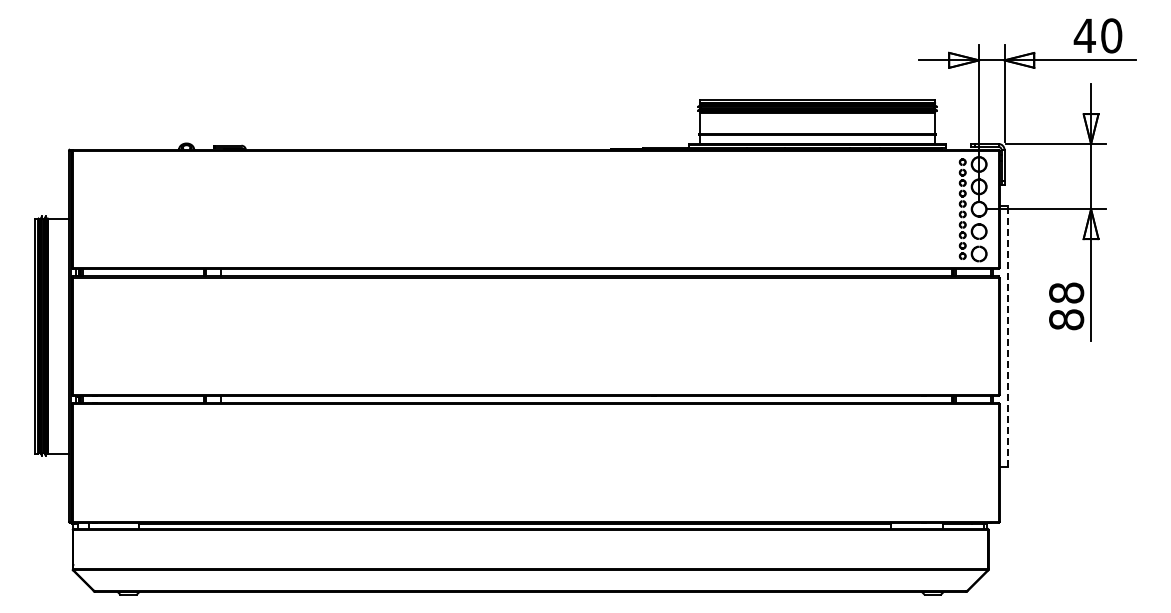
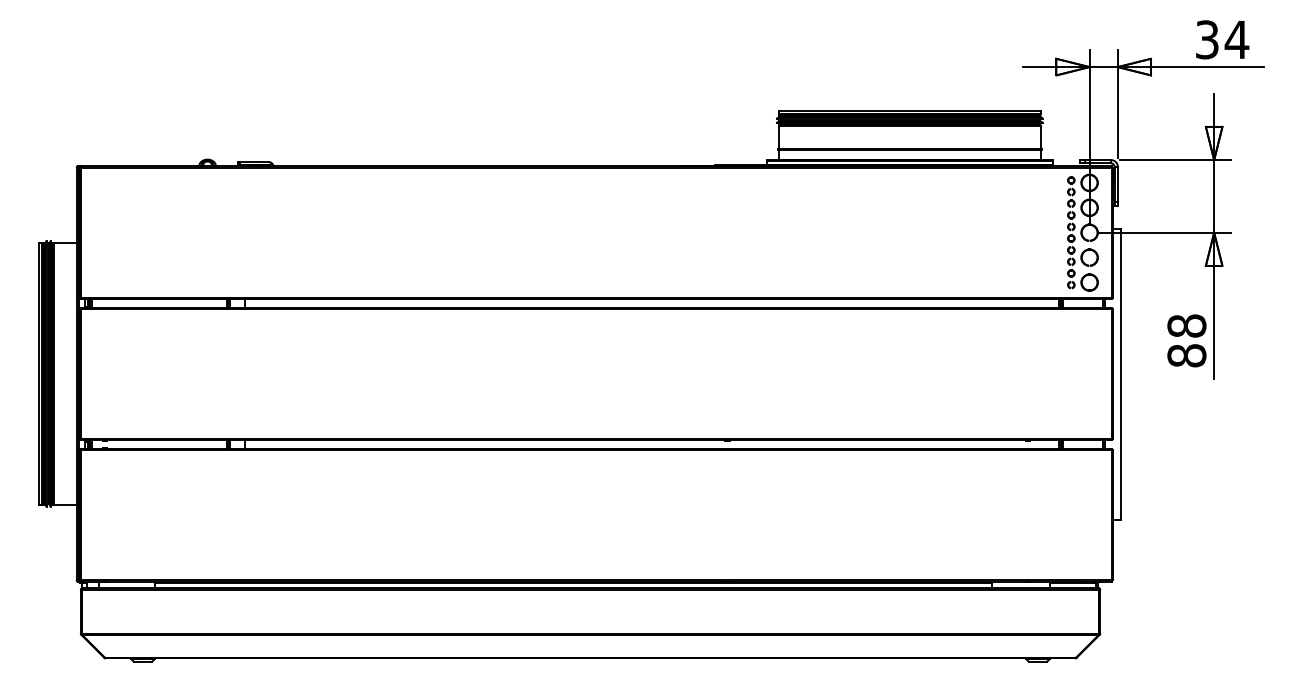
text: (1097, 35) -> (1221, 39), 40 -> 34
line: (1007, 336) -> (1121, 374), dashed -> solid

